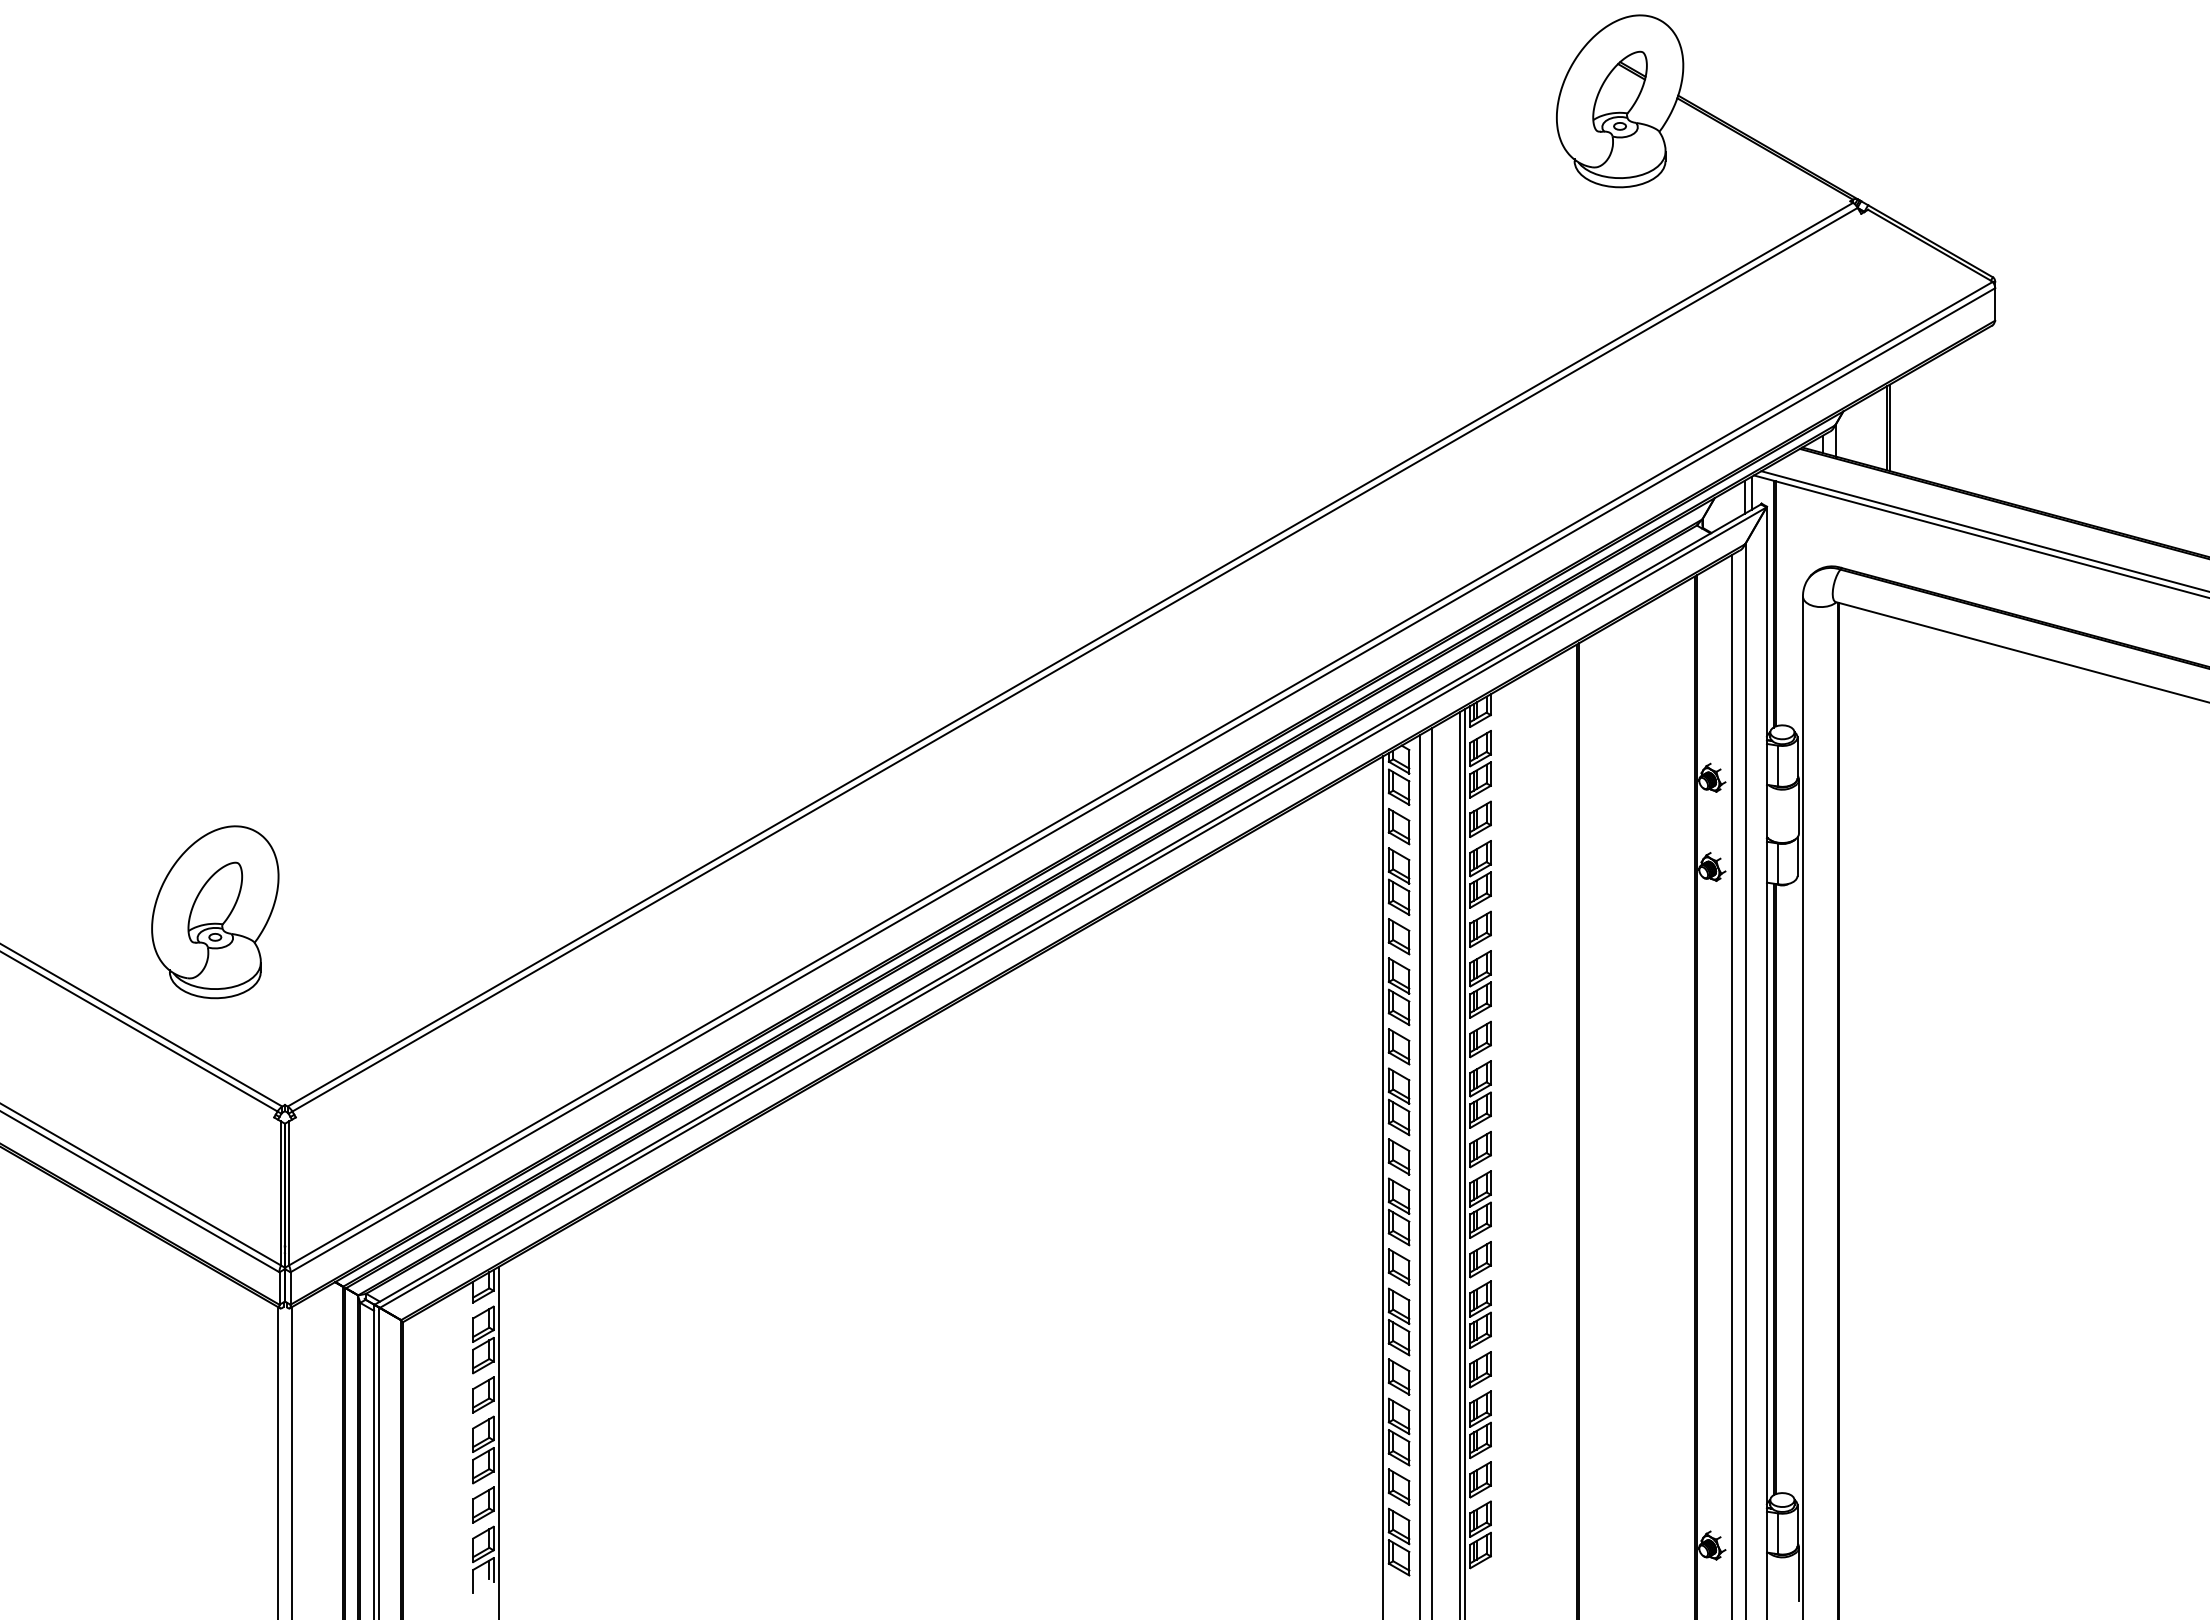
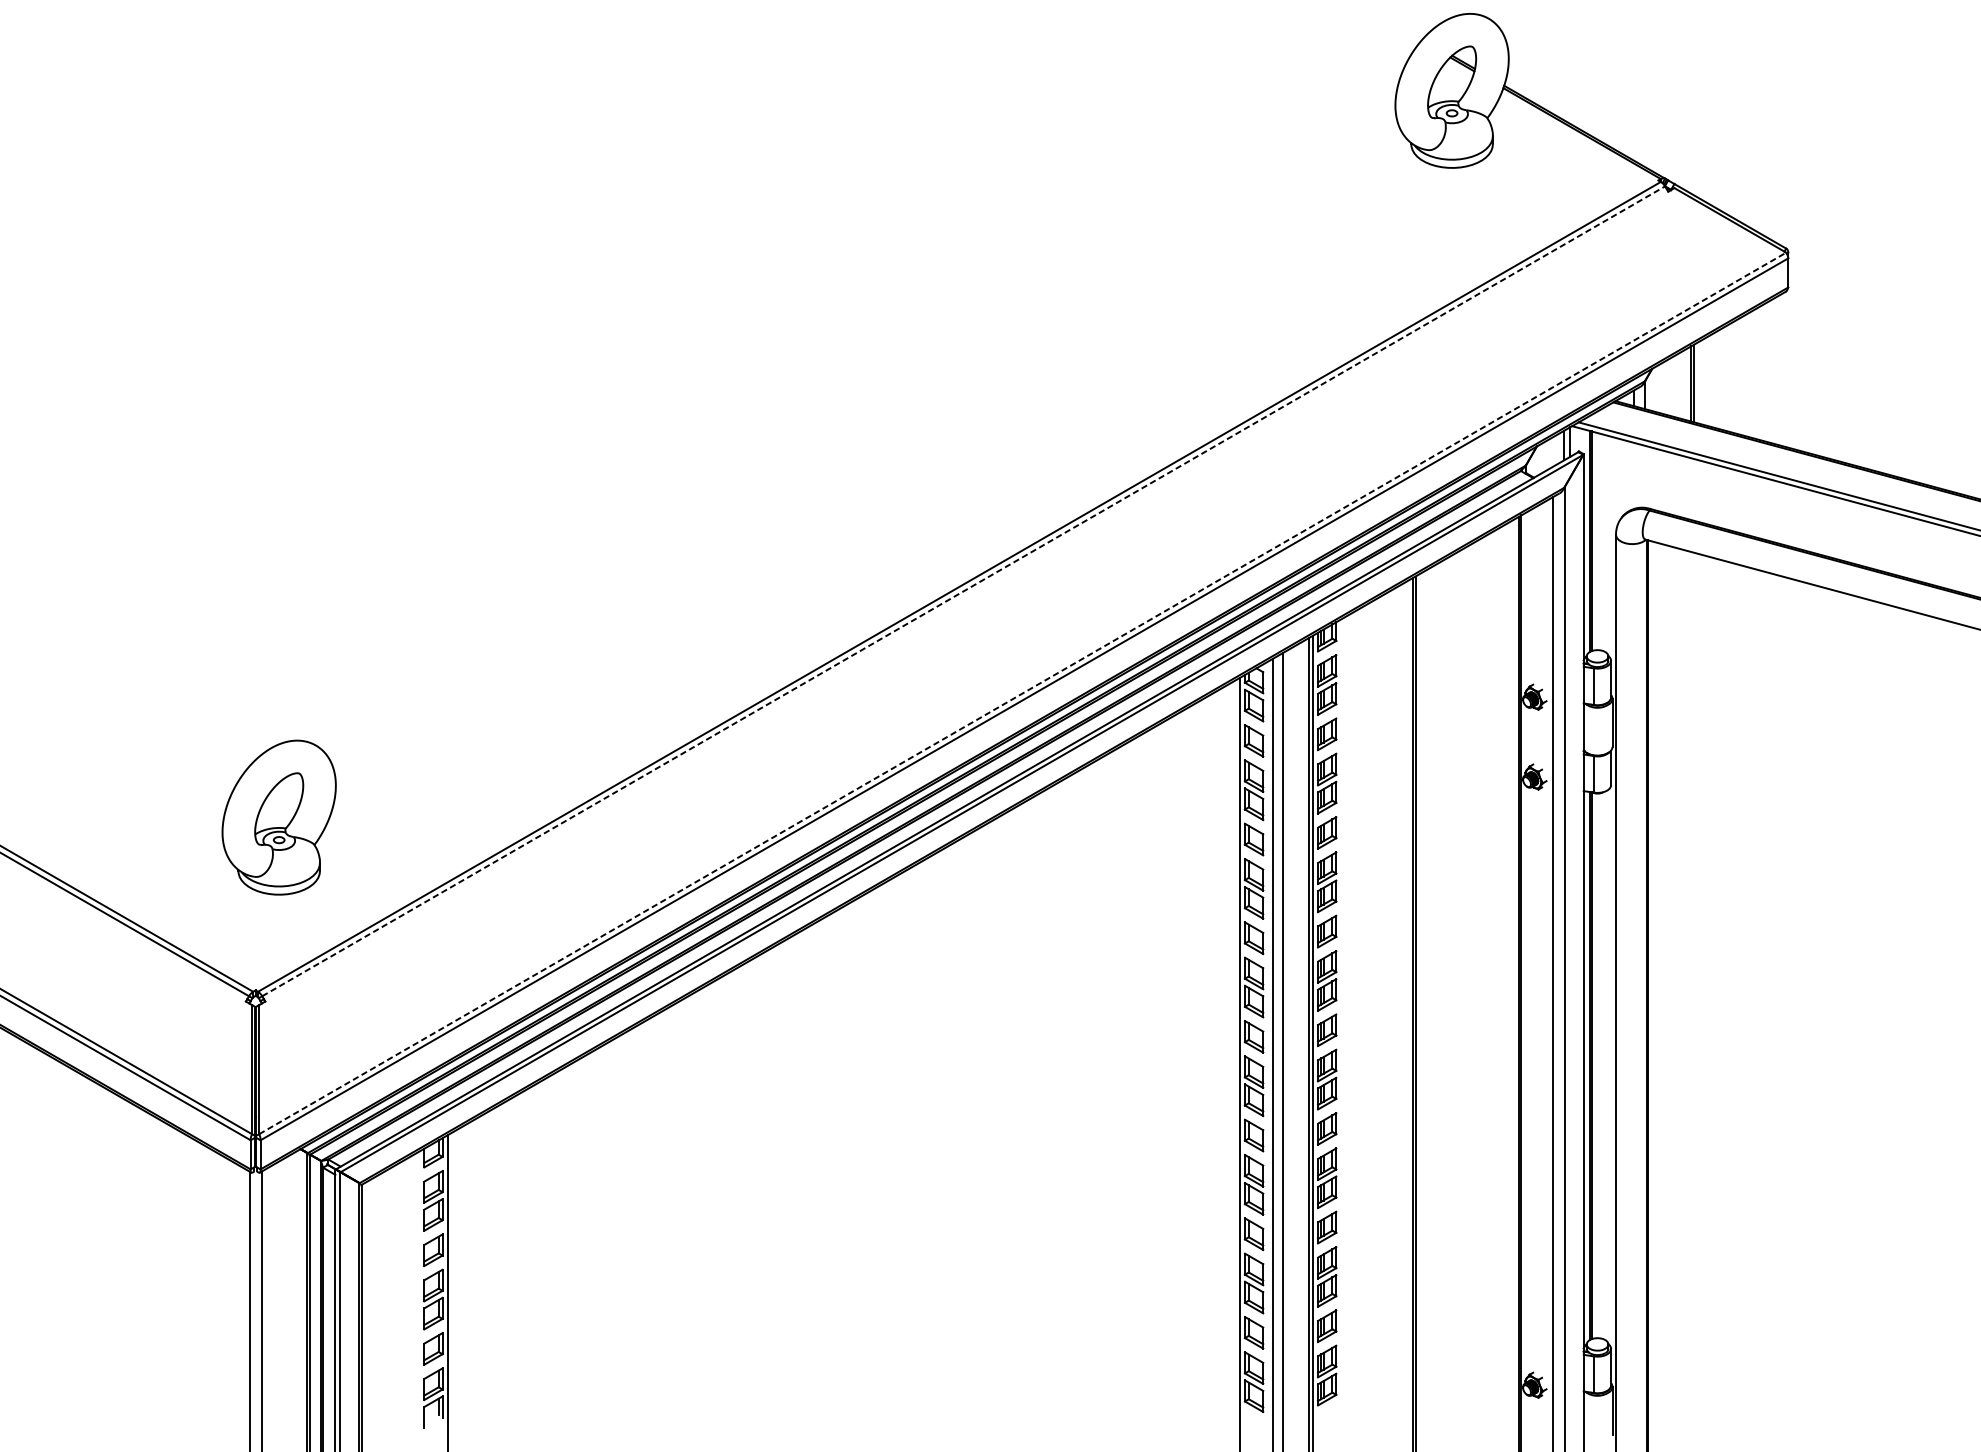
line: (1075, 659) -> (964, 591), solid -> dashed
line: (1140, 773) -> (1022, 693), solid -> dashed
part: (215, 912) -> (279, 817), moved

